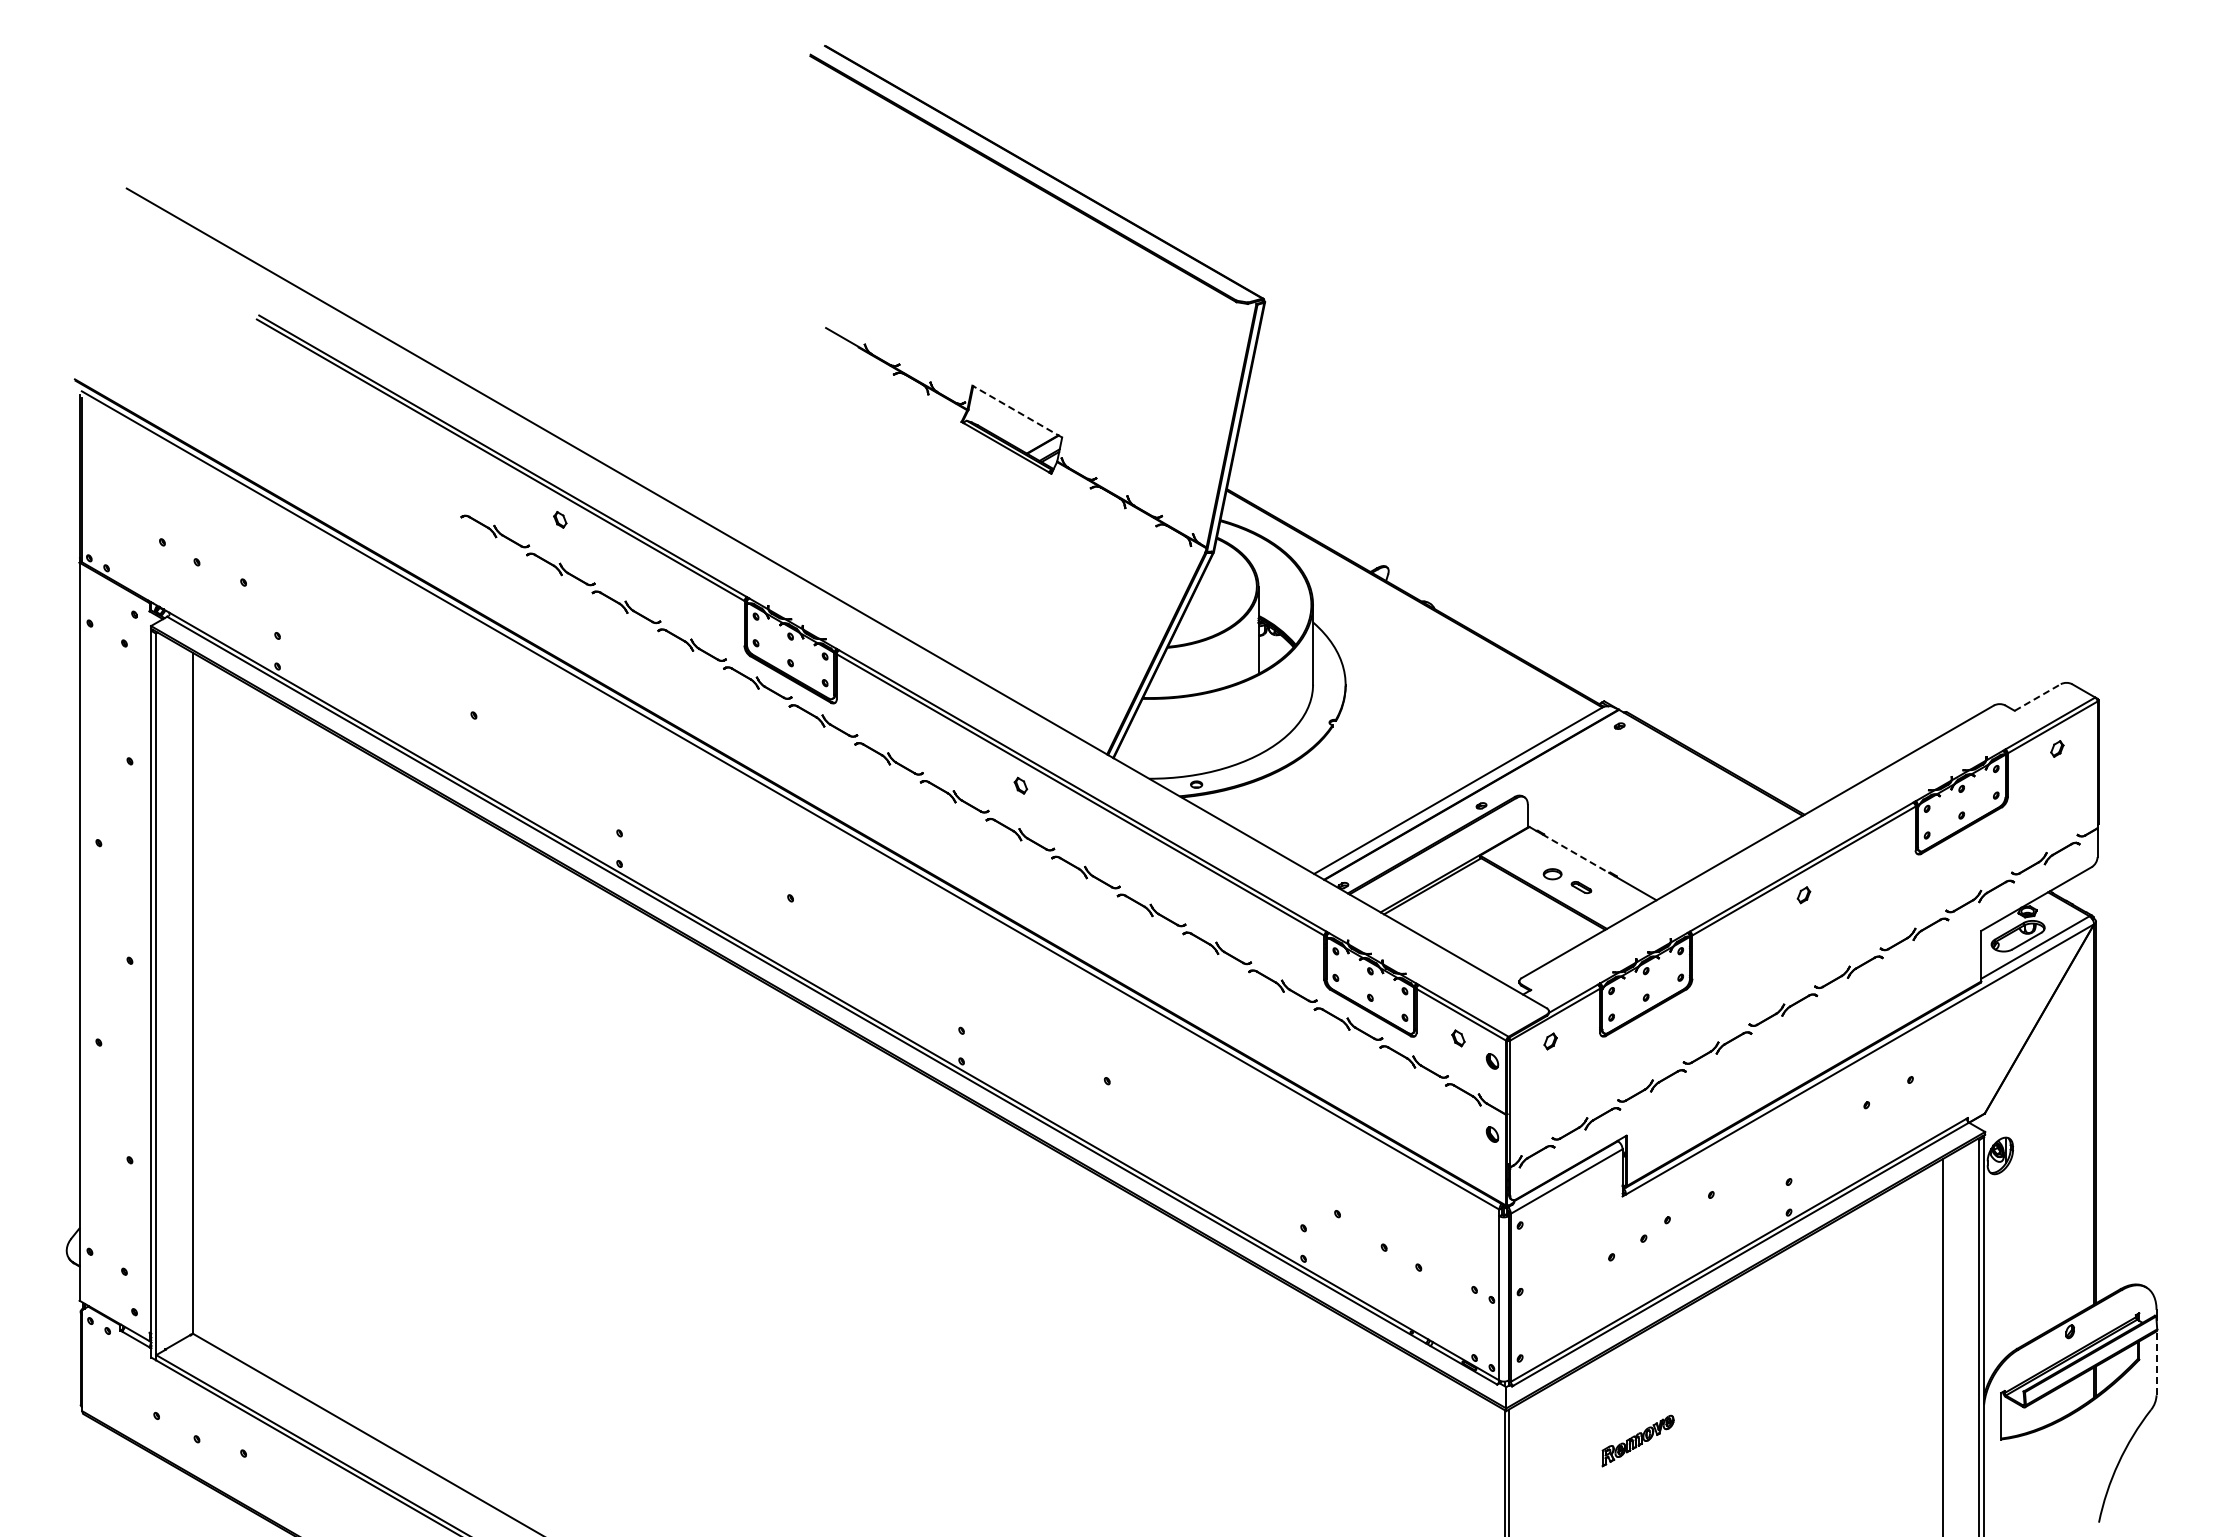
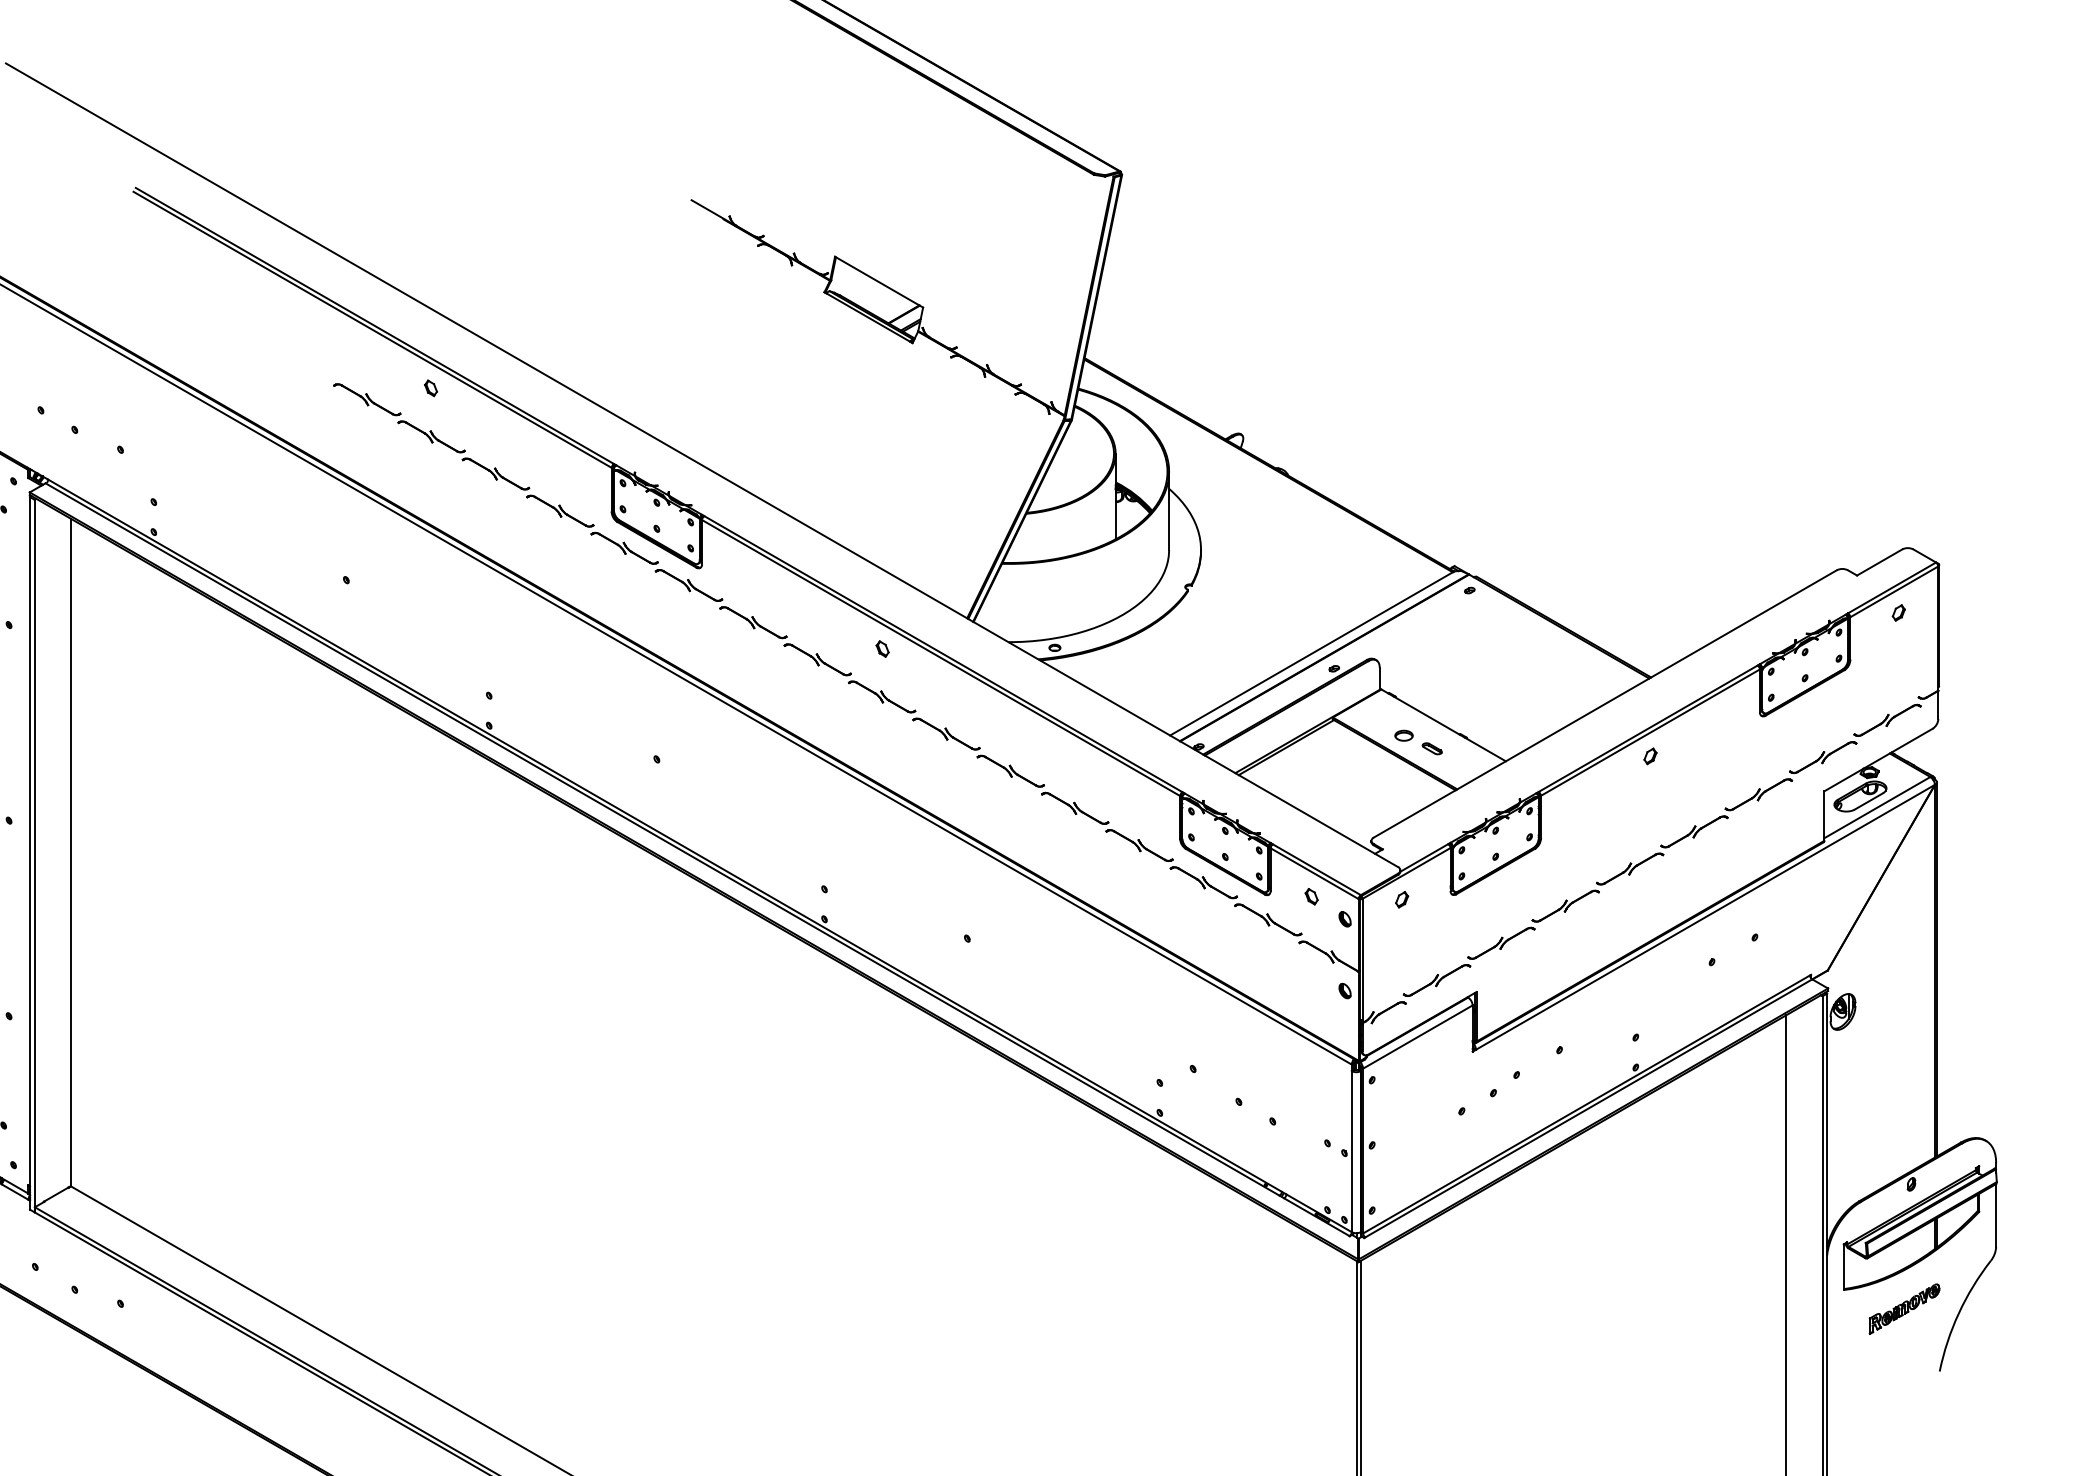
line: (1017, 411) -> (879, 282), dashed -> solid
line: (2037, 697) -> (1879, 562), dashed -> solid
line: (1575, 853) -> (1426, 715), dashed -> solid
line: (2156, 1363) -> (1996, 1215), dashed -> solid
part: (1637, 1440) -> (1903, 1308), moved

